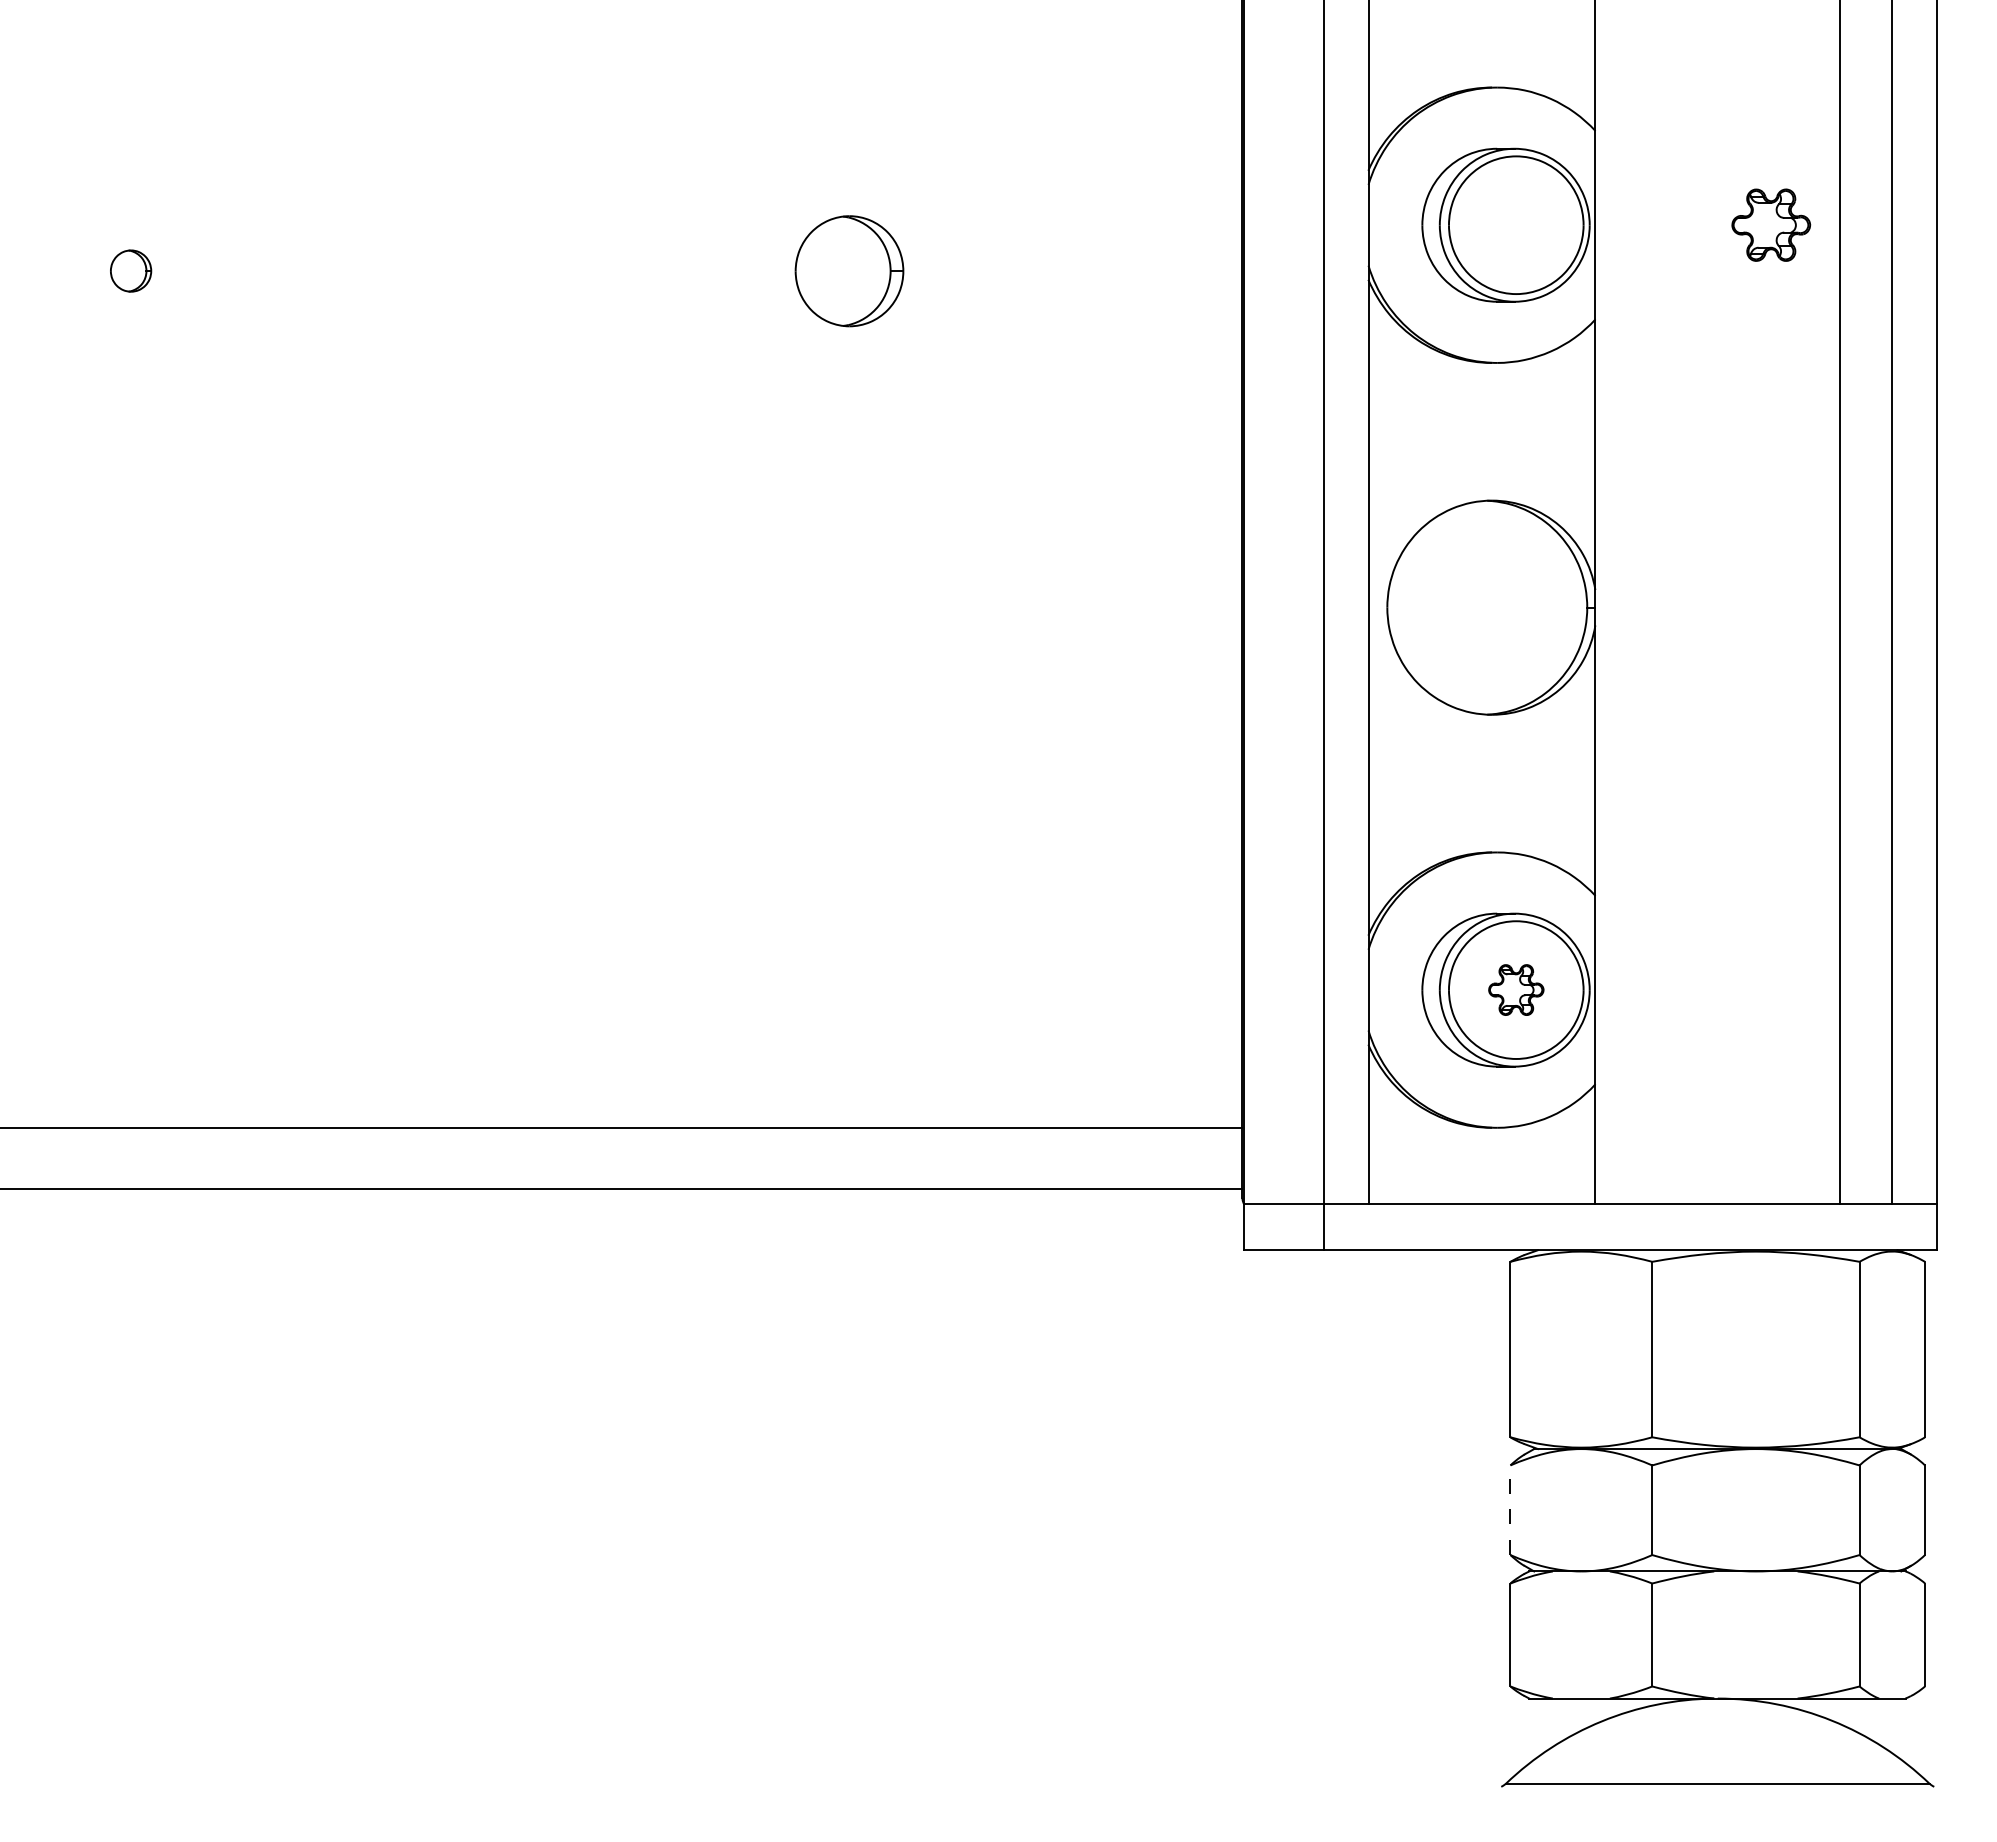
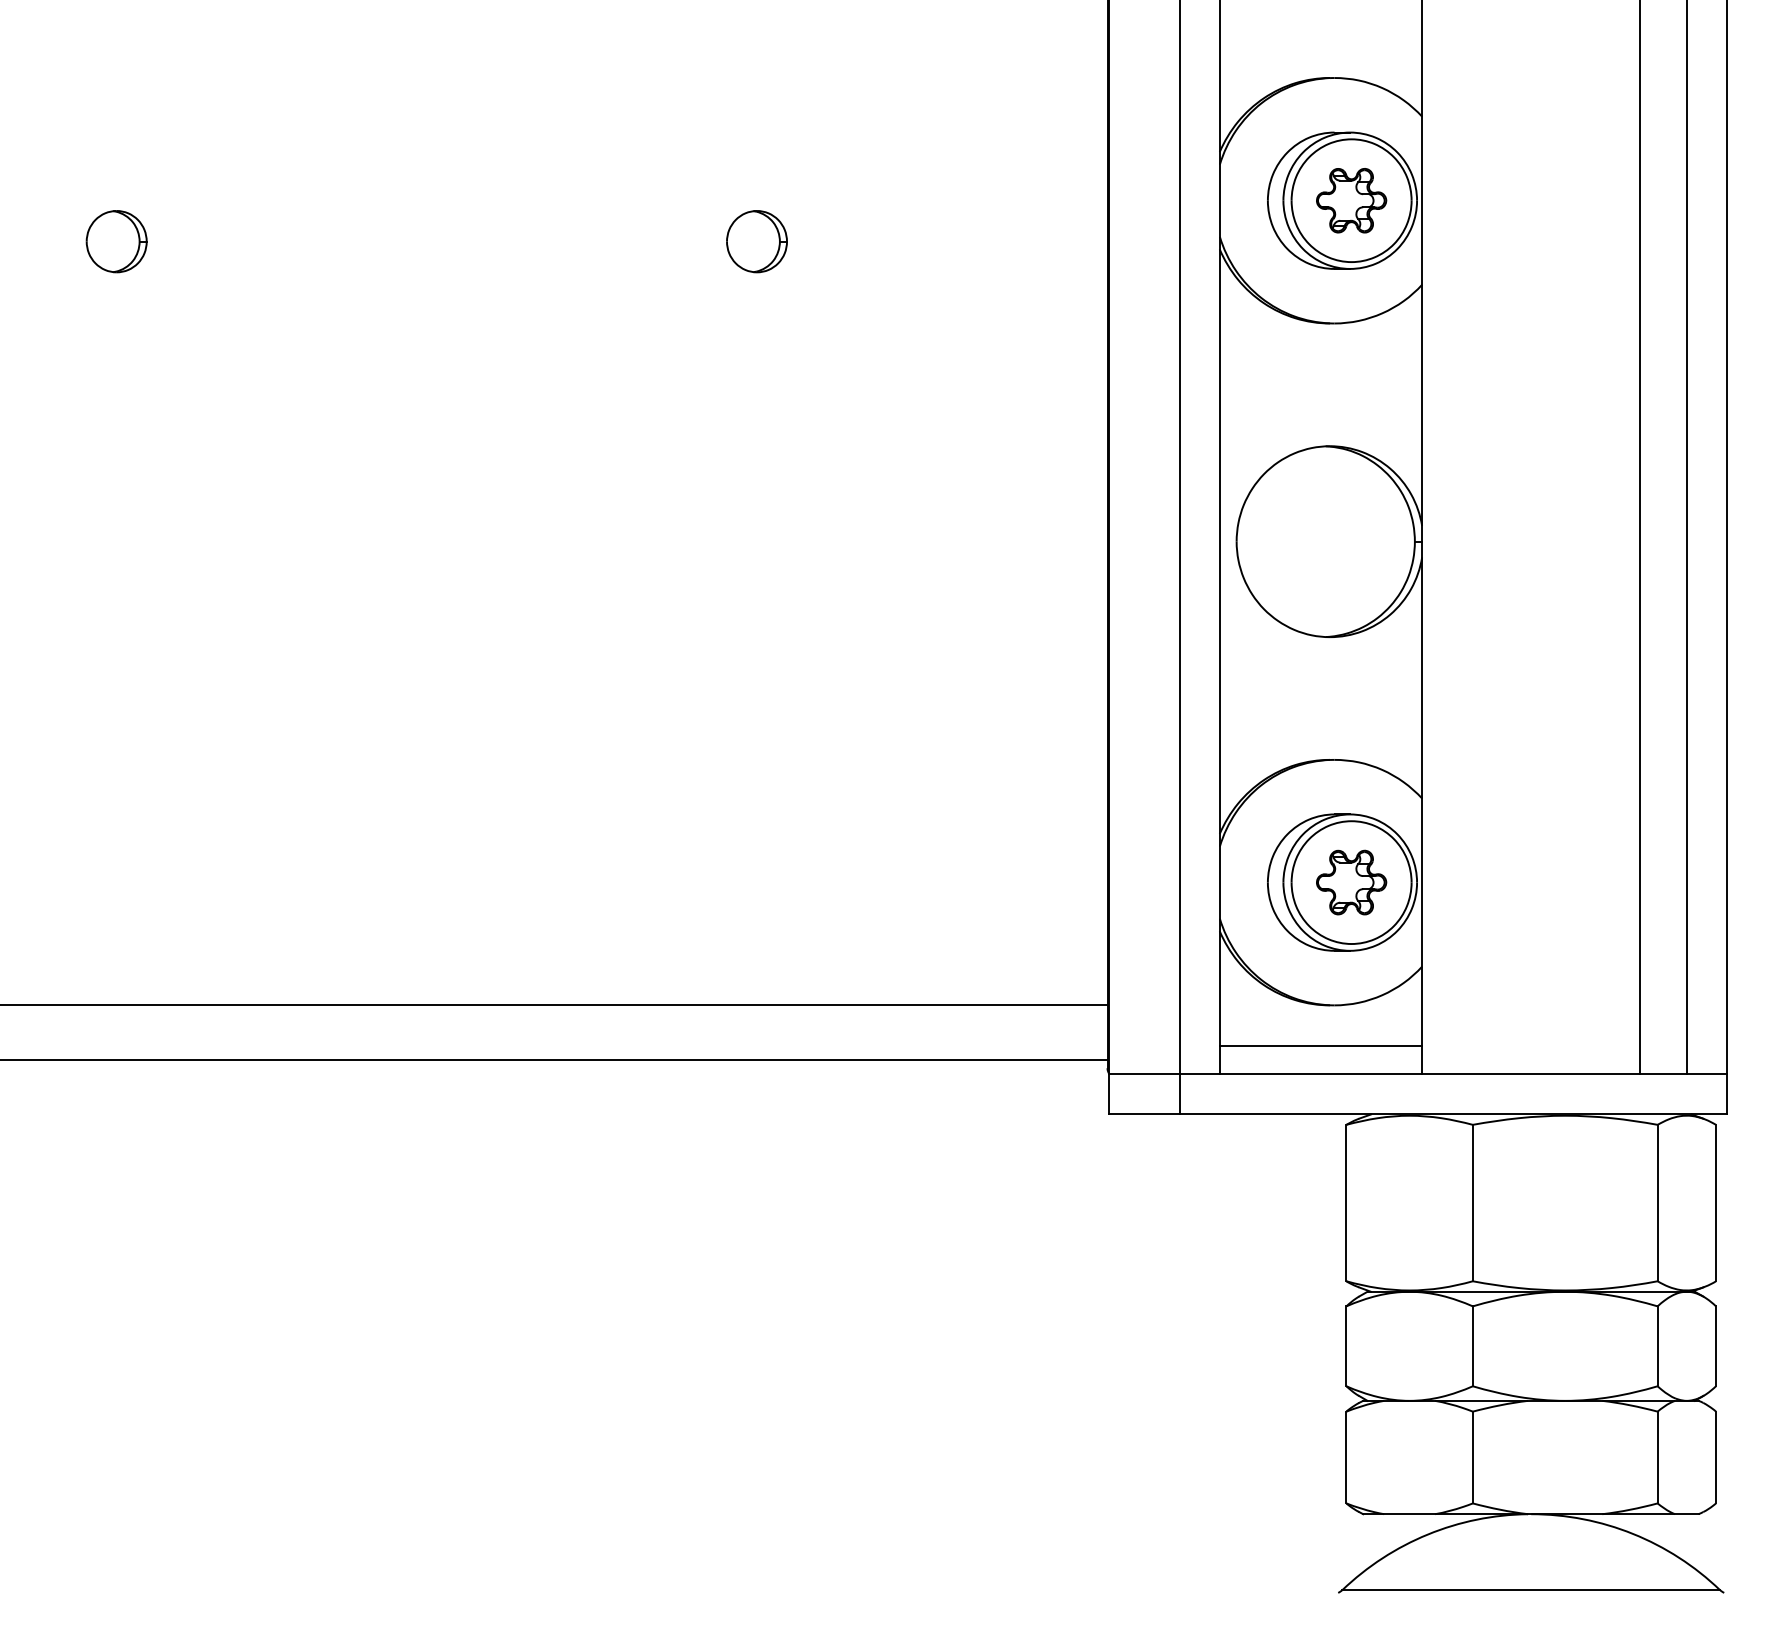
part: (1771, 224) -> (1351, 200), moved
part: (130, 270) -> (116, 241), size x1.67
part: (848, 270) -> (756, 241), size x0.62
part: (1516, 989) -> (1351, 882), size x1.43
line: (1481, 1173) -> (1320, 1046), added
line: (1510, 1510) -> (1346, 1346), dashed -> solid

